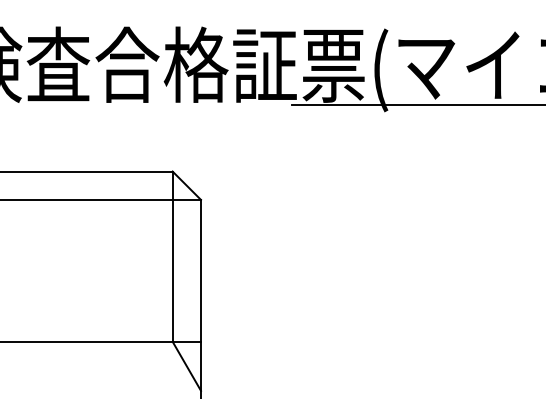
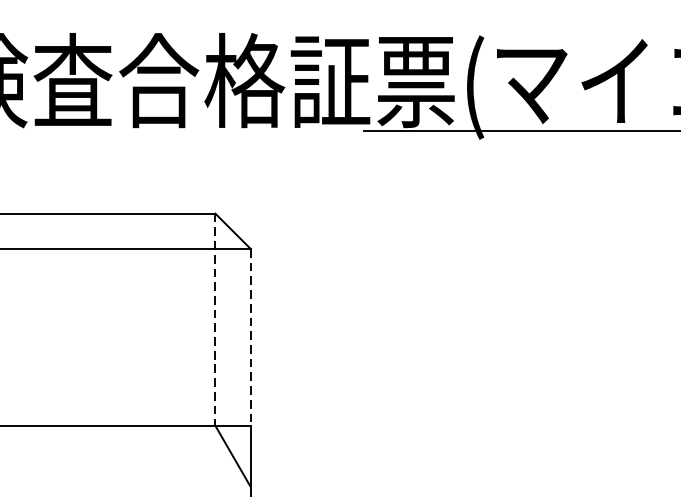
line: (172, 257) -> (215, 320), solid -> dashed
line: (201, 270) -> (251, 337), solid -> dashed

